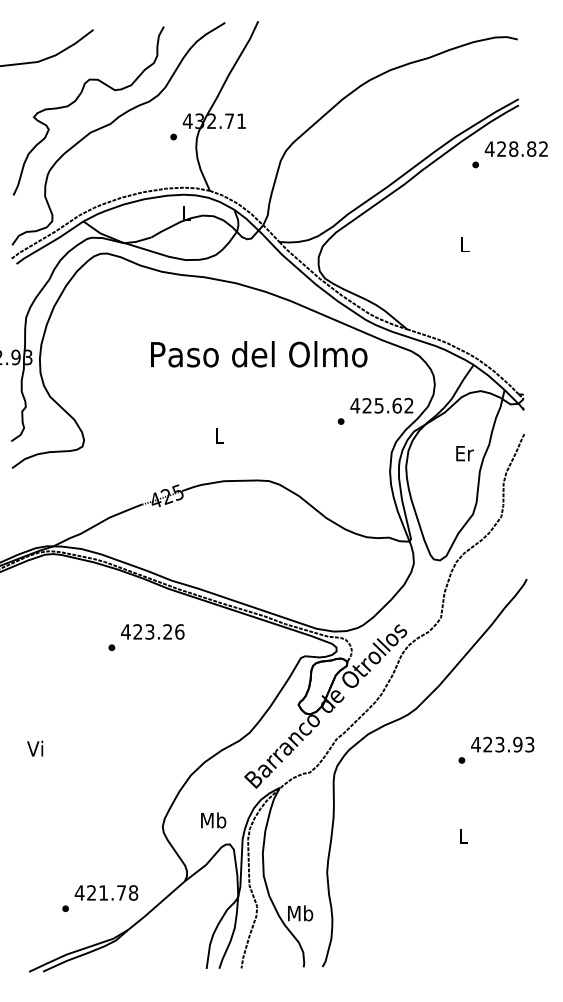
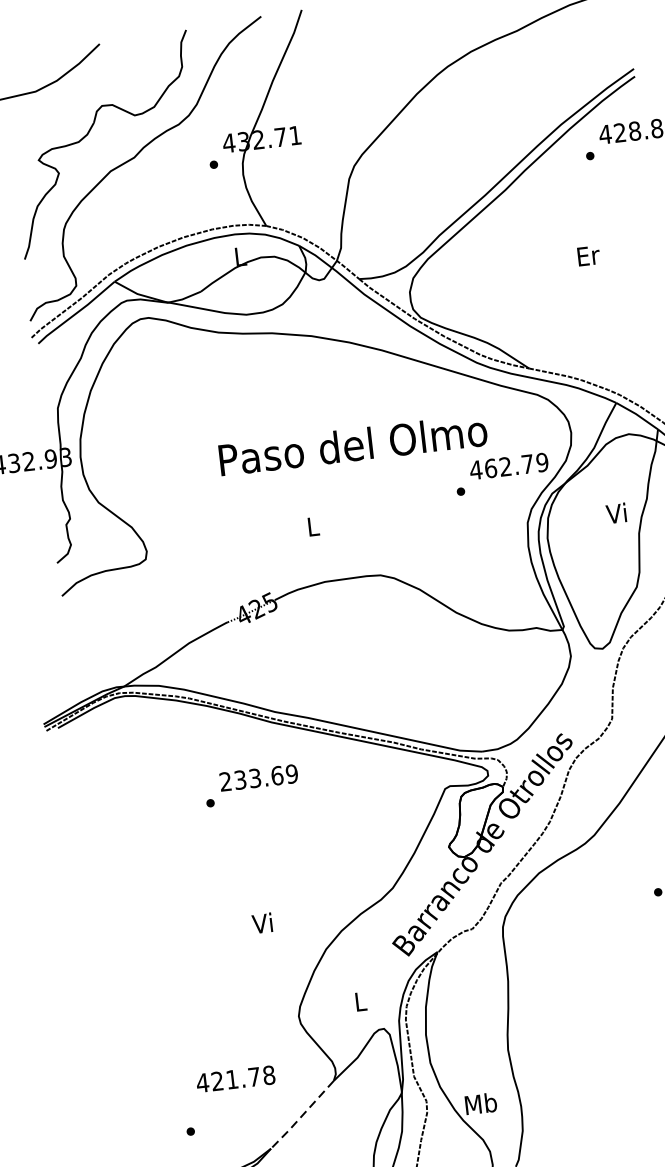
text: (465, 244) -> (589, 255), L -> Er
text: (259, 354) -> (353, 445), moved
text: (387, 405) -> (515, 465), 425.62 -> 462.79
text: (464, 453) -> (617, 513), Er -> Vi
text: (152, 631) -> (258, 777), 423.26 -> 233.69
text: (35, 748) -> (262, 923), moved
text: (213, 820) -> (360, 1001), Mb -> L
text: (106, 892) -> (235, 1078), moved
line: (155, 906) -> (301, 1116), solid -> dashed

